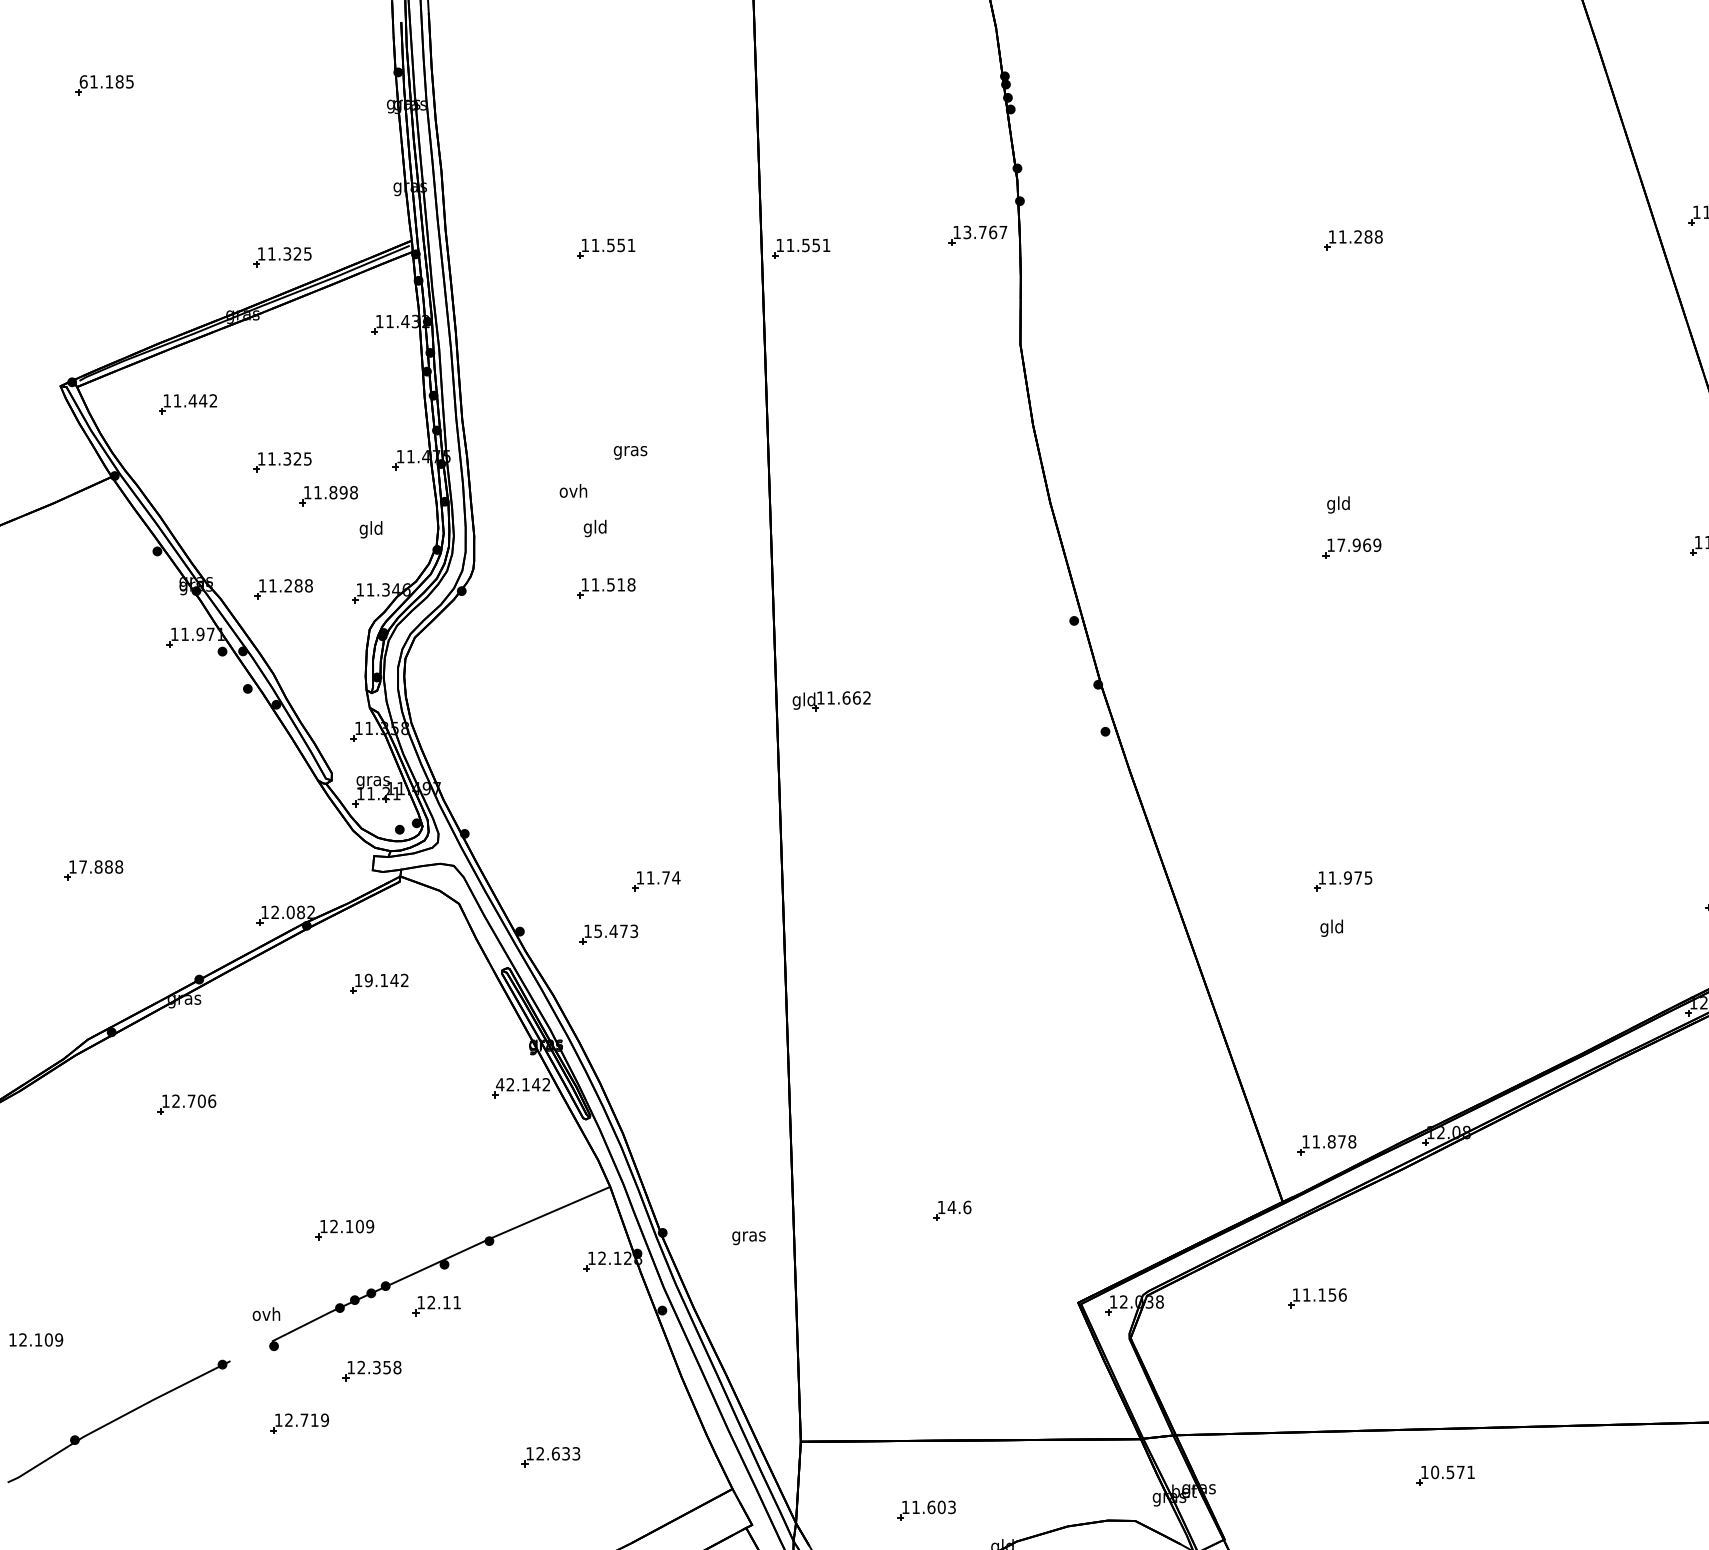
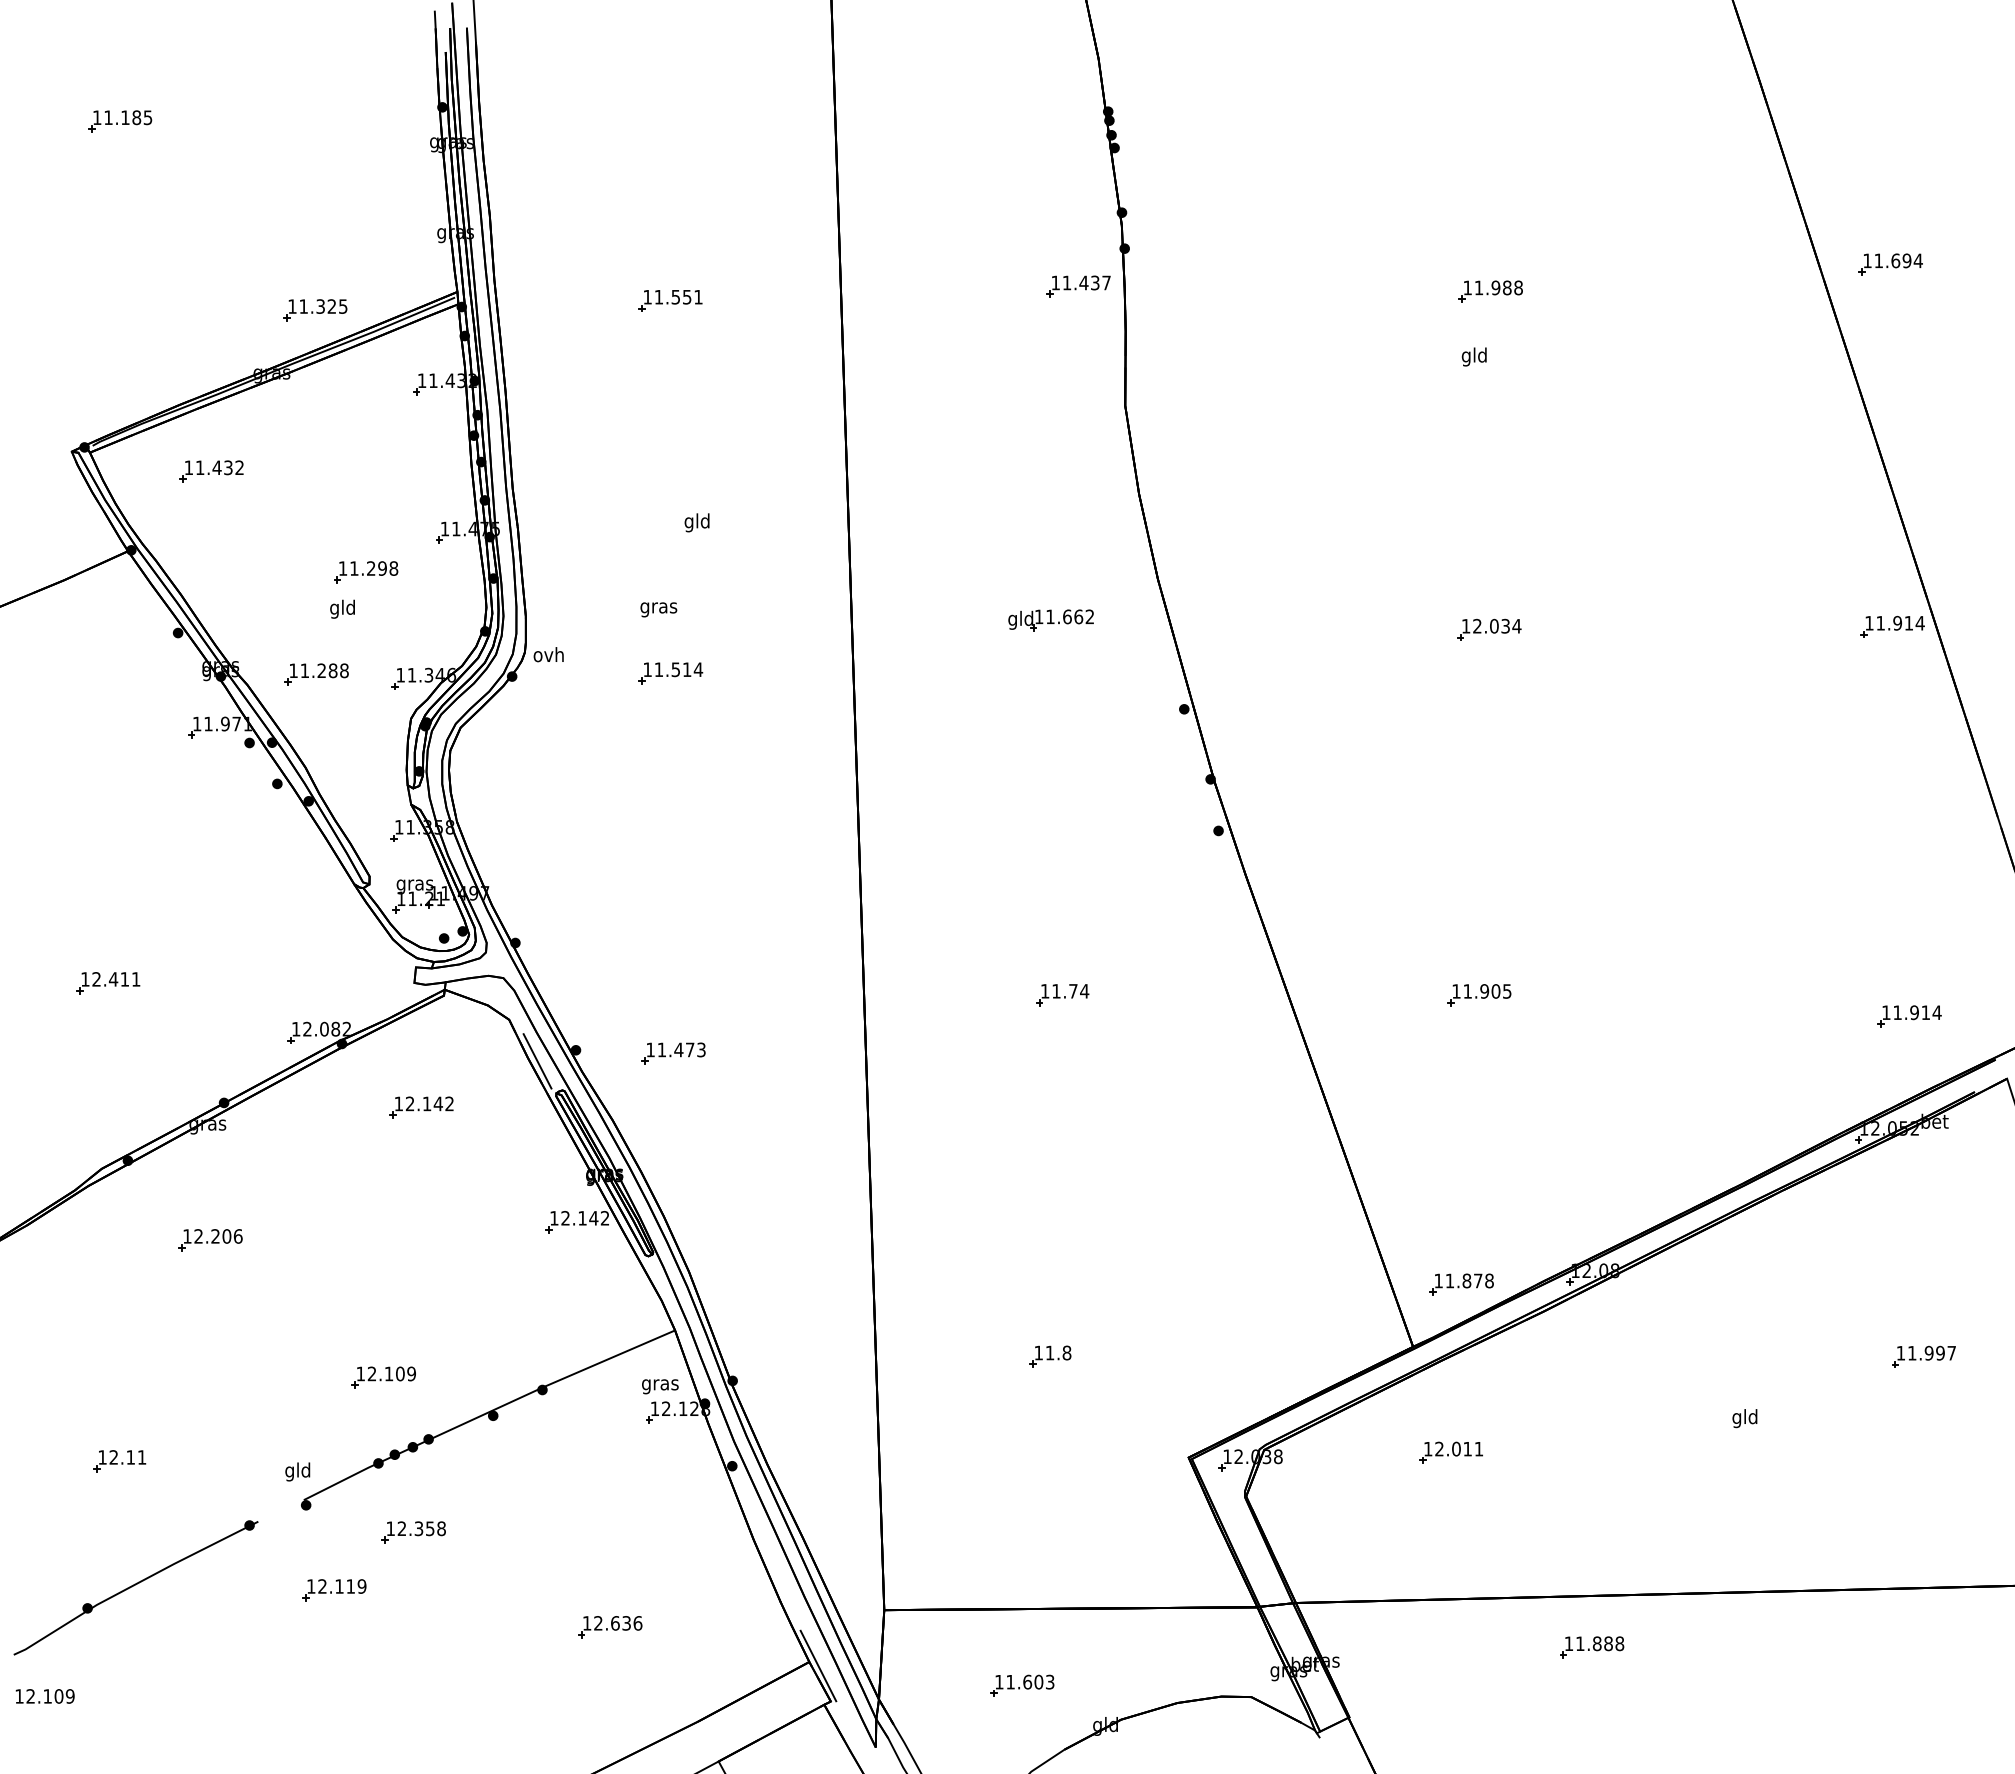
text: (83, 81) -> (97, 117), 61.185 -> 11.185
text: (979, 232) -> (1080, 282), 13.767 -> 11.437
text: (1357, 236) -> (1495, 287), 11.288 -> 11.988
part: (801, 248) -> (884, 300), removed
text: (203, 400) -> (228, 467), 11.442 -> 11.432
text: (630, 450) -> (697, 522), gras -> gld
part: (282, 462) -> (315, 535), removed
text: (573, 490) -> (548, 654), moved
text: (333, 492) -> (371, 568), 11.898 -> 11.298
text: (1337, 504) -> (1473, 356), moved
text: (595, 528) -> (658, 607), gld -> gras
text: (370, 529) -> (342, 608), moved
text: (1359, 544) -> (1497, 625), 17.969 -> 12.034
text: (631, 584) -> (698, 669), 11.518 -> 11.514
part: (831, 701) -> (1050, 620), moved
text: (101, 867) -> (116, 979), 17.888 -> 12.411
text: (1357, 878) -> (1495, 991), 11.975 -> 11.905
part: (656, 881) -> (1062, 995), moved
text: (1331, 928) -> (1744, 1418), moved
text: (597, 930) -> (661, 1049), 15.473 -> 11.473
line: (484, 941) -> (537, 1061), added
text: (368, 980) -> (409, 1103), 19.142 -> 12.142
text: (499, 1084) -> (553, 1218), 42.142 -> 12.142
text: (191, 1101) -> (215, 1236), 12.706 -> 12.206
text: (959, 1207) -> (1058, 1352), 14.6 -> 11.8
text: (749, 1237) -> (660, 1386), moved
text: (1324, 1294) -> (1459, 1448), 11.156 -> 12.011
part: (436, 1306) -> (119, 1461), moved
text: (266, 1315) -> (297, 1471), ovh -> gld
text: (35, 1340) -> (44, 1696), moved
text: (304, 1420) -> (339, 1586), 12.719 -> 12.119
text: (575, 1453) -> (637, 1623), 12.633 -> 12.636
text: (1453, 1472) -> (1600, 1643), 10.571 -> 11.888
line: (740, 1492) -> (818, 1665), added

